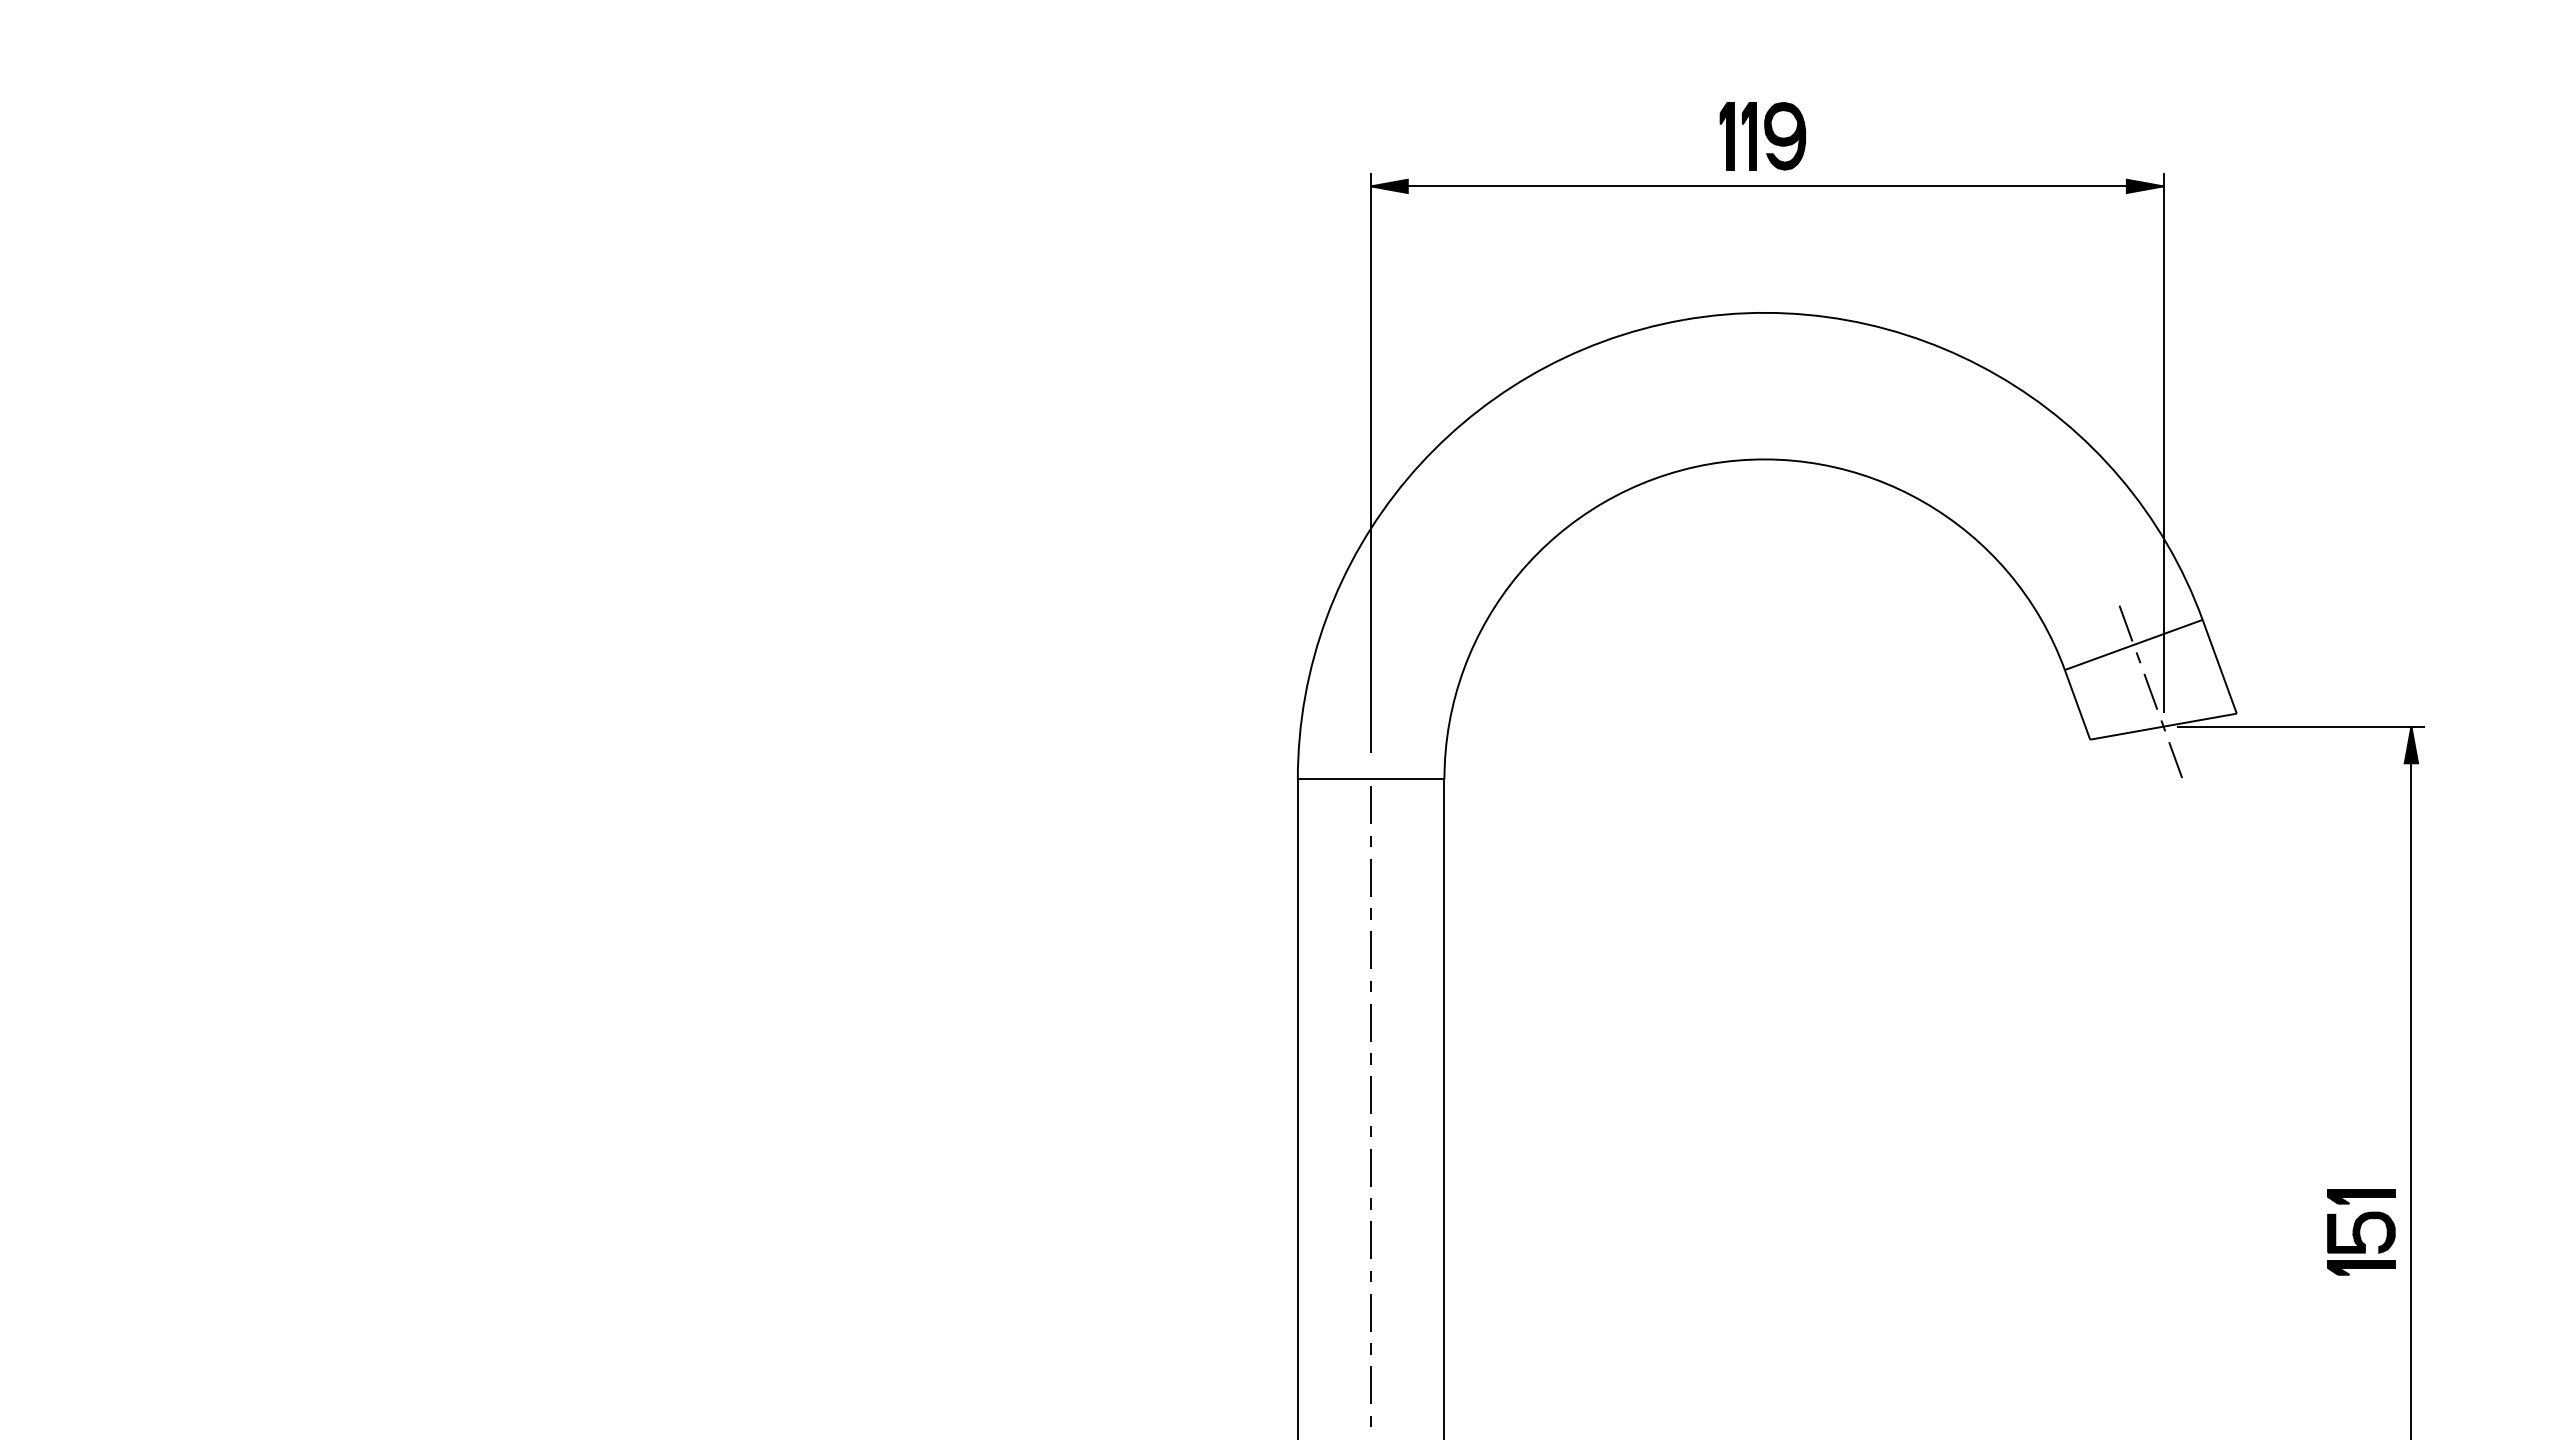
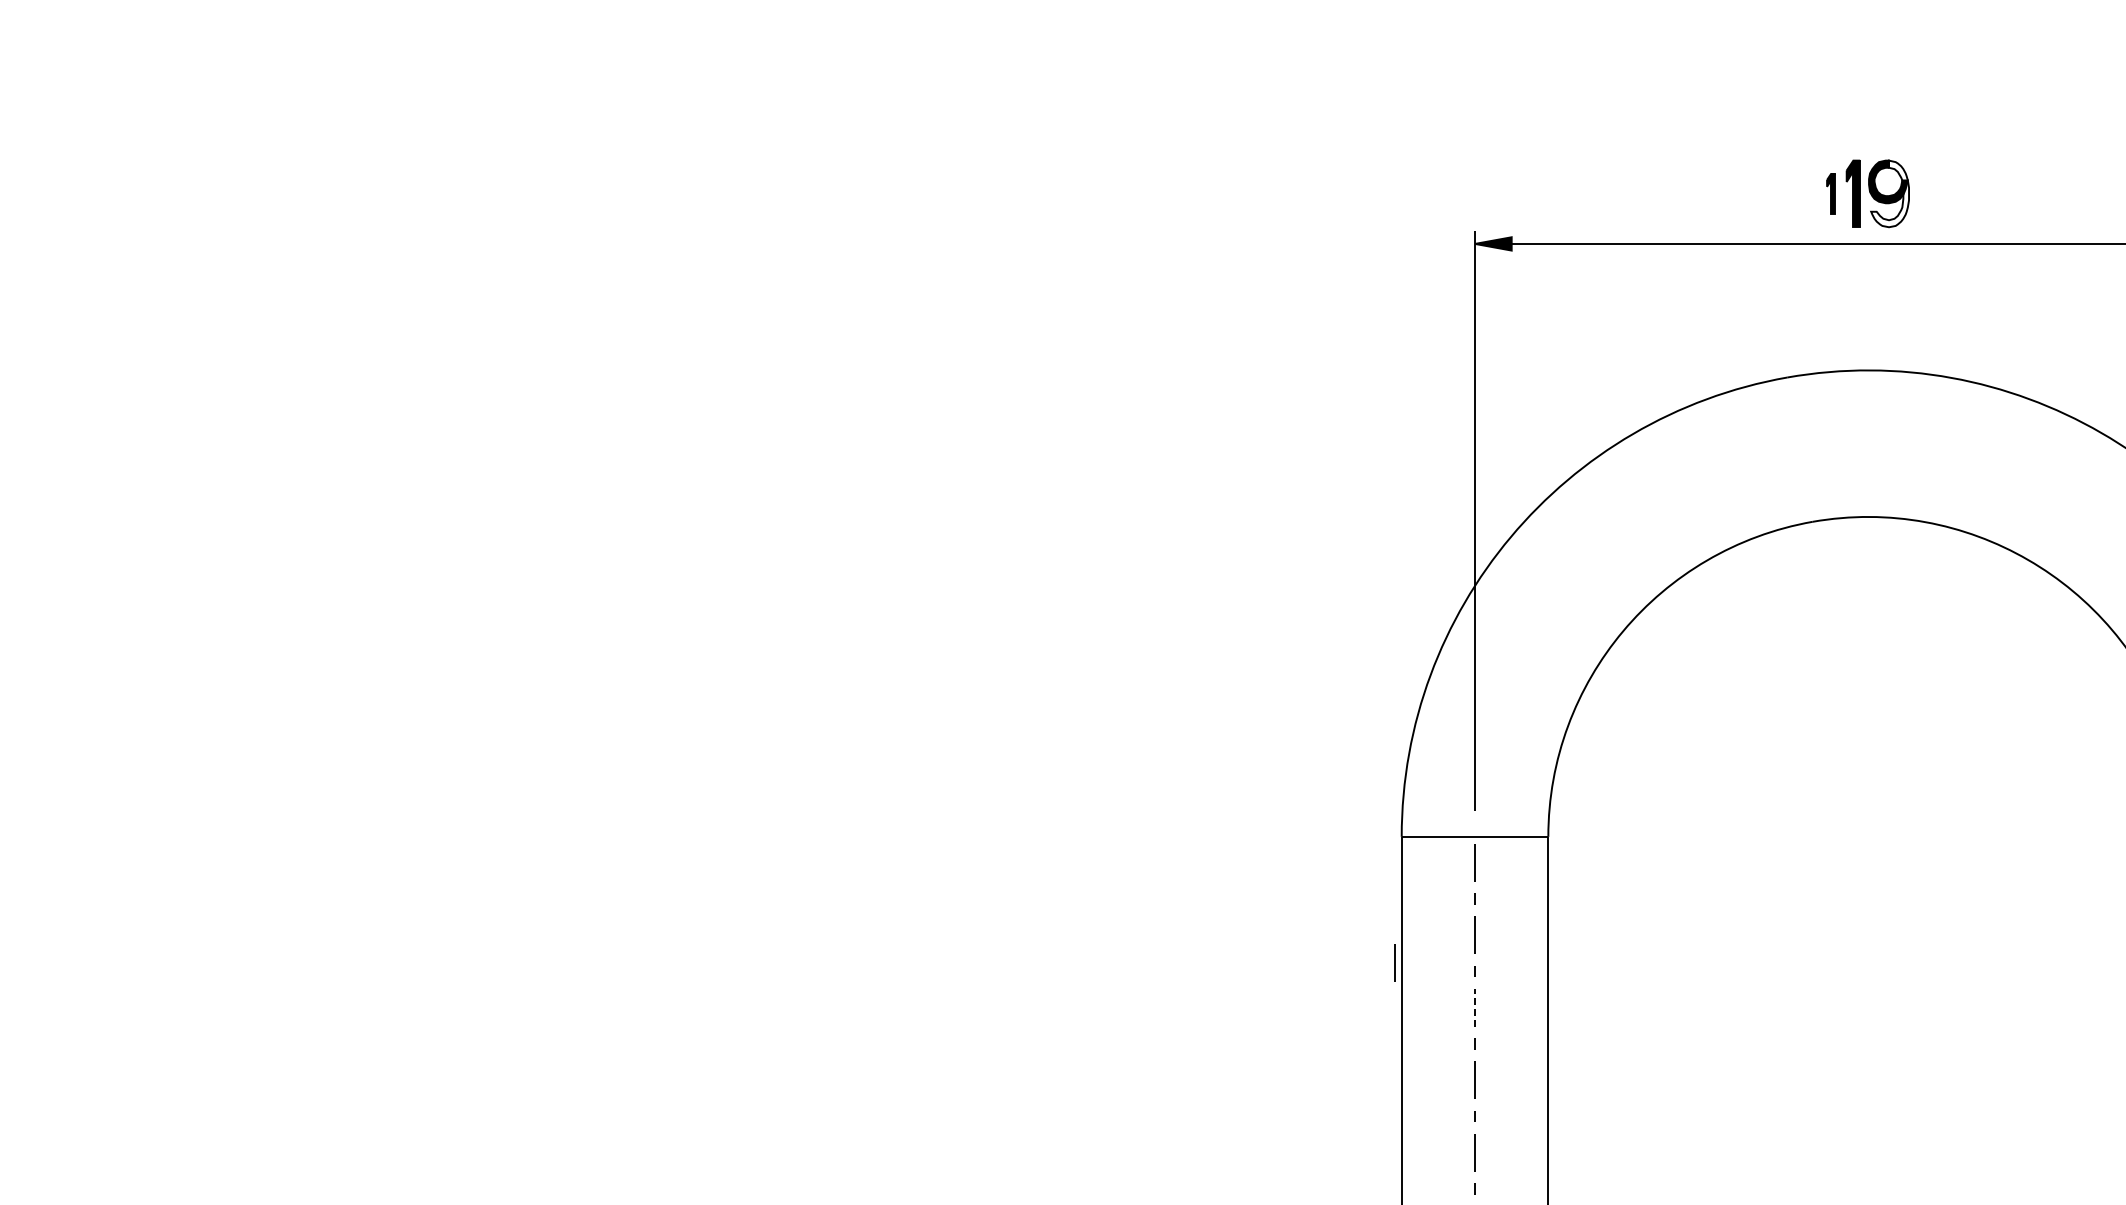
part: (1726, 136) -> (1830, 194), size x0.6
fill: (1786, 136) -> (1890, 194), removed
line: (1290, 905) -> (1394, 963), added
line: (1371, 950) -> (1475, 1008), solid -> dashed

